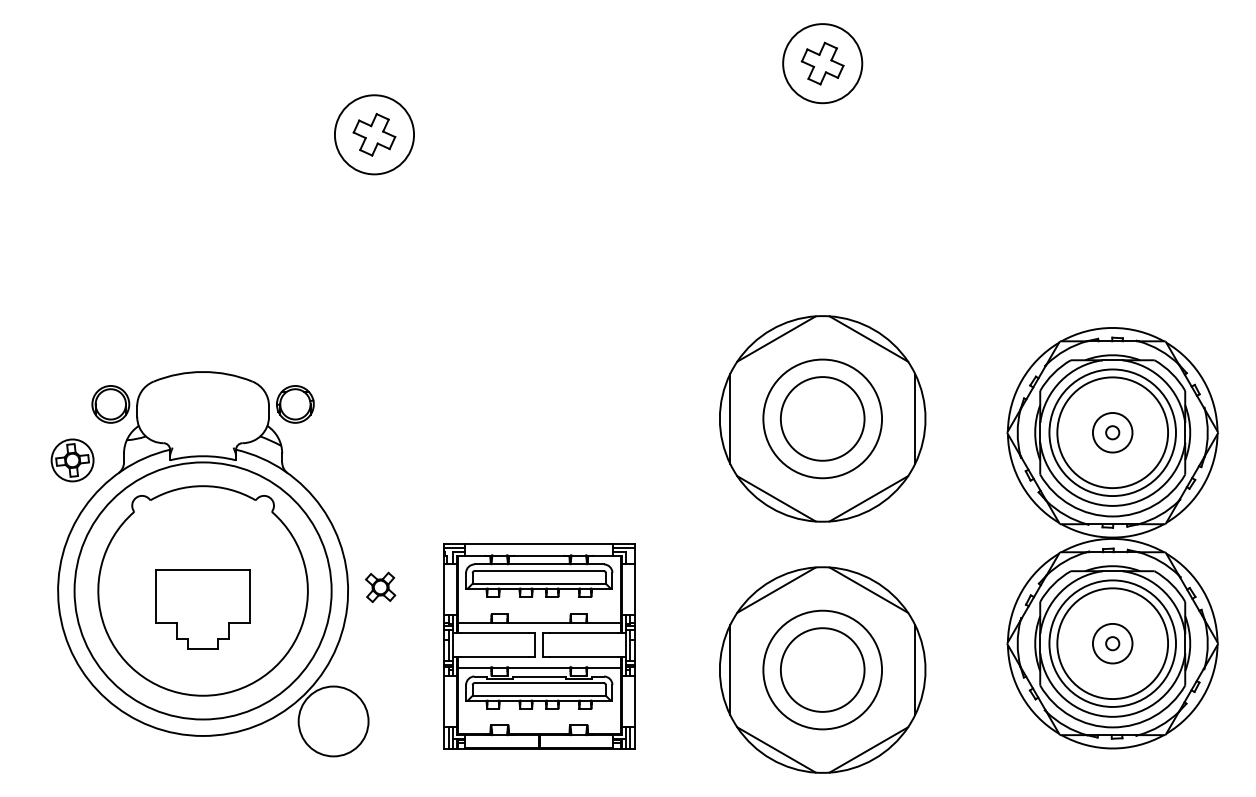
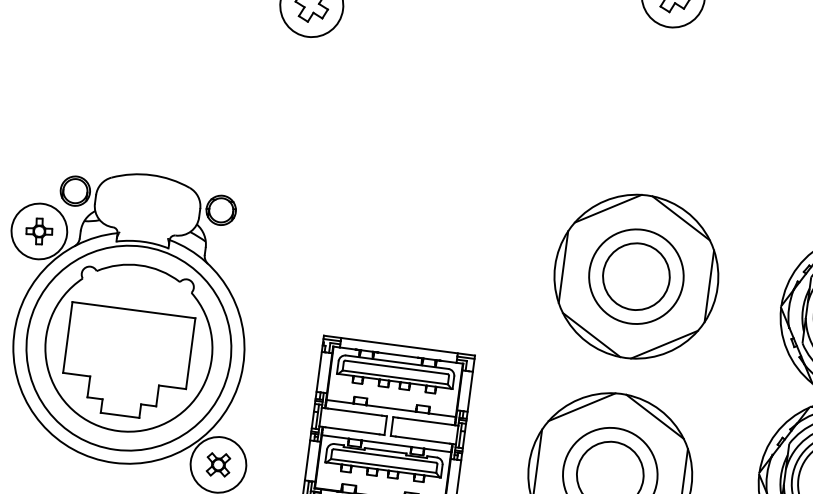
circle: (72, 460) -> (39, 231), size x1.67
part: (380, 586) -> (218, 464), moved
part: (202, 609) -> (126, 362), size x1.67

